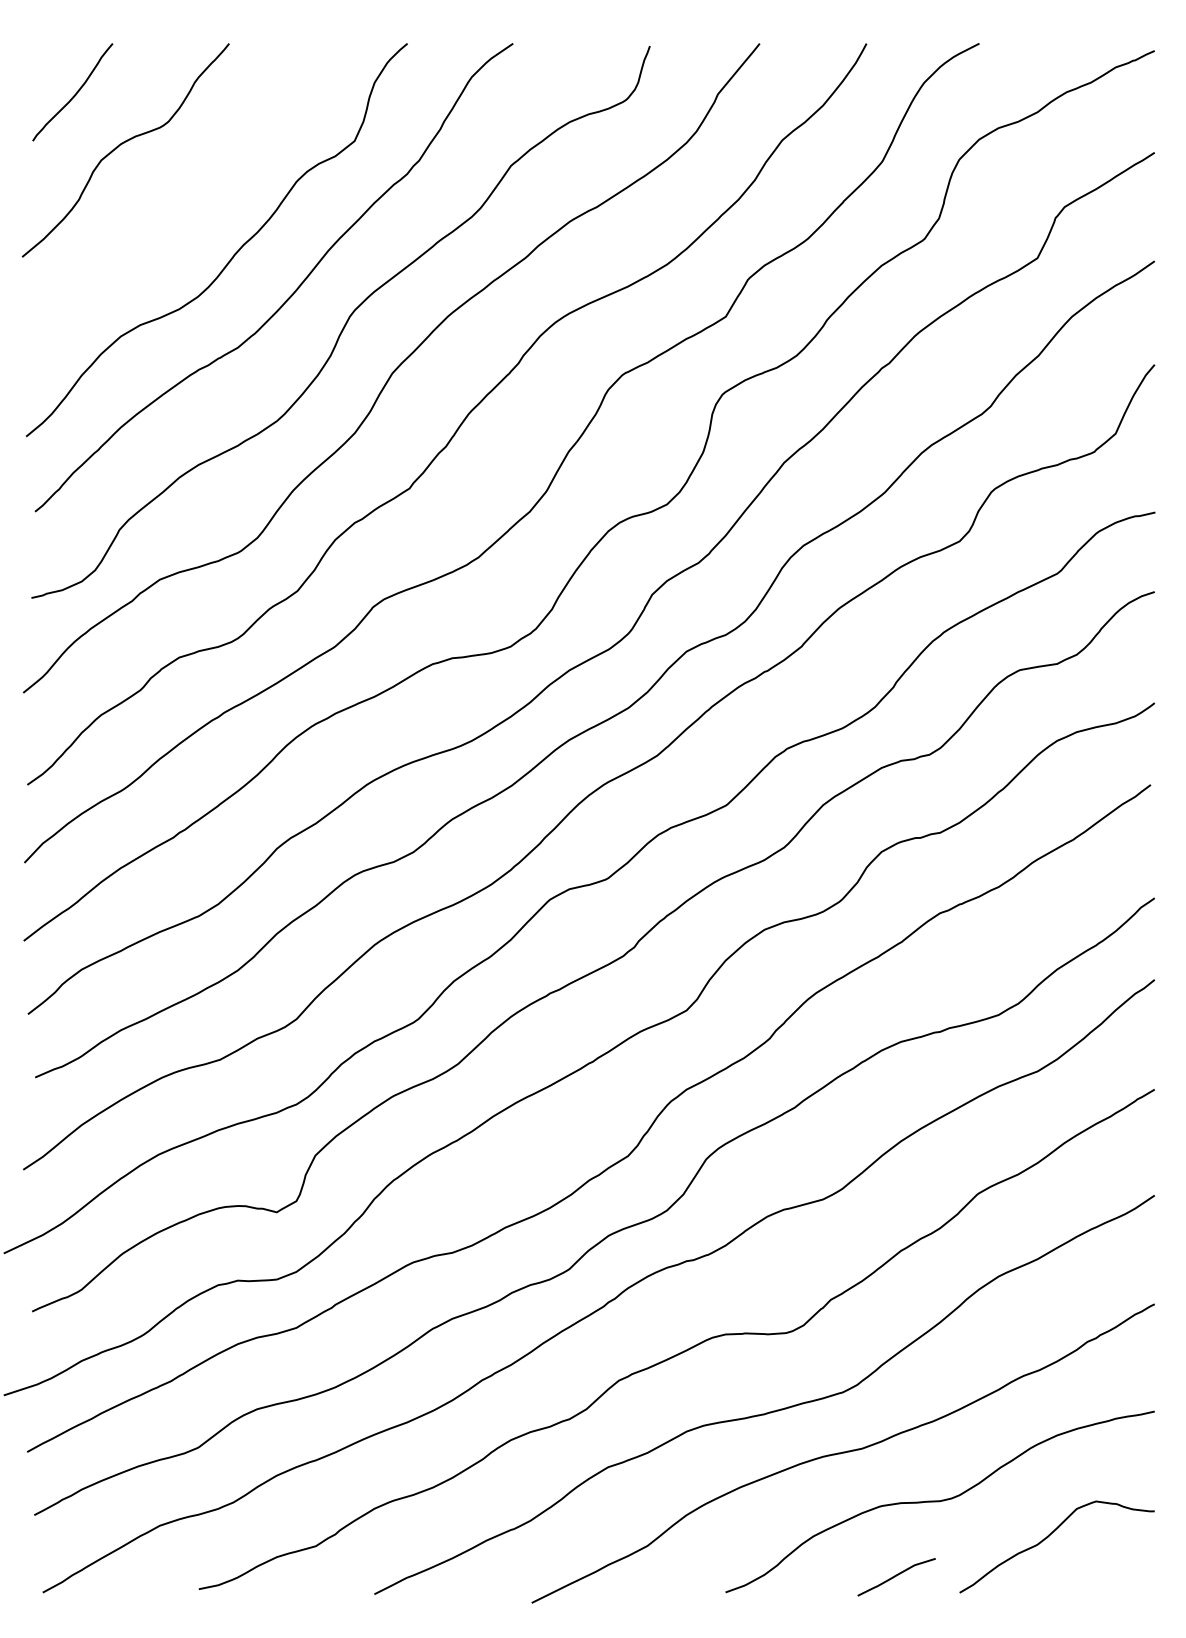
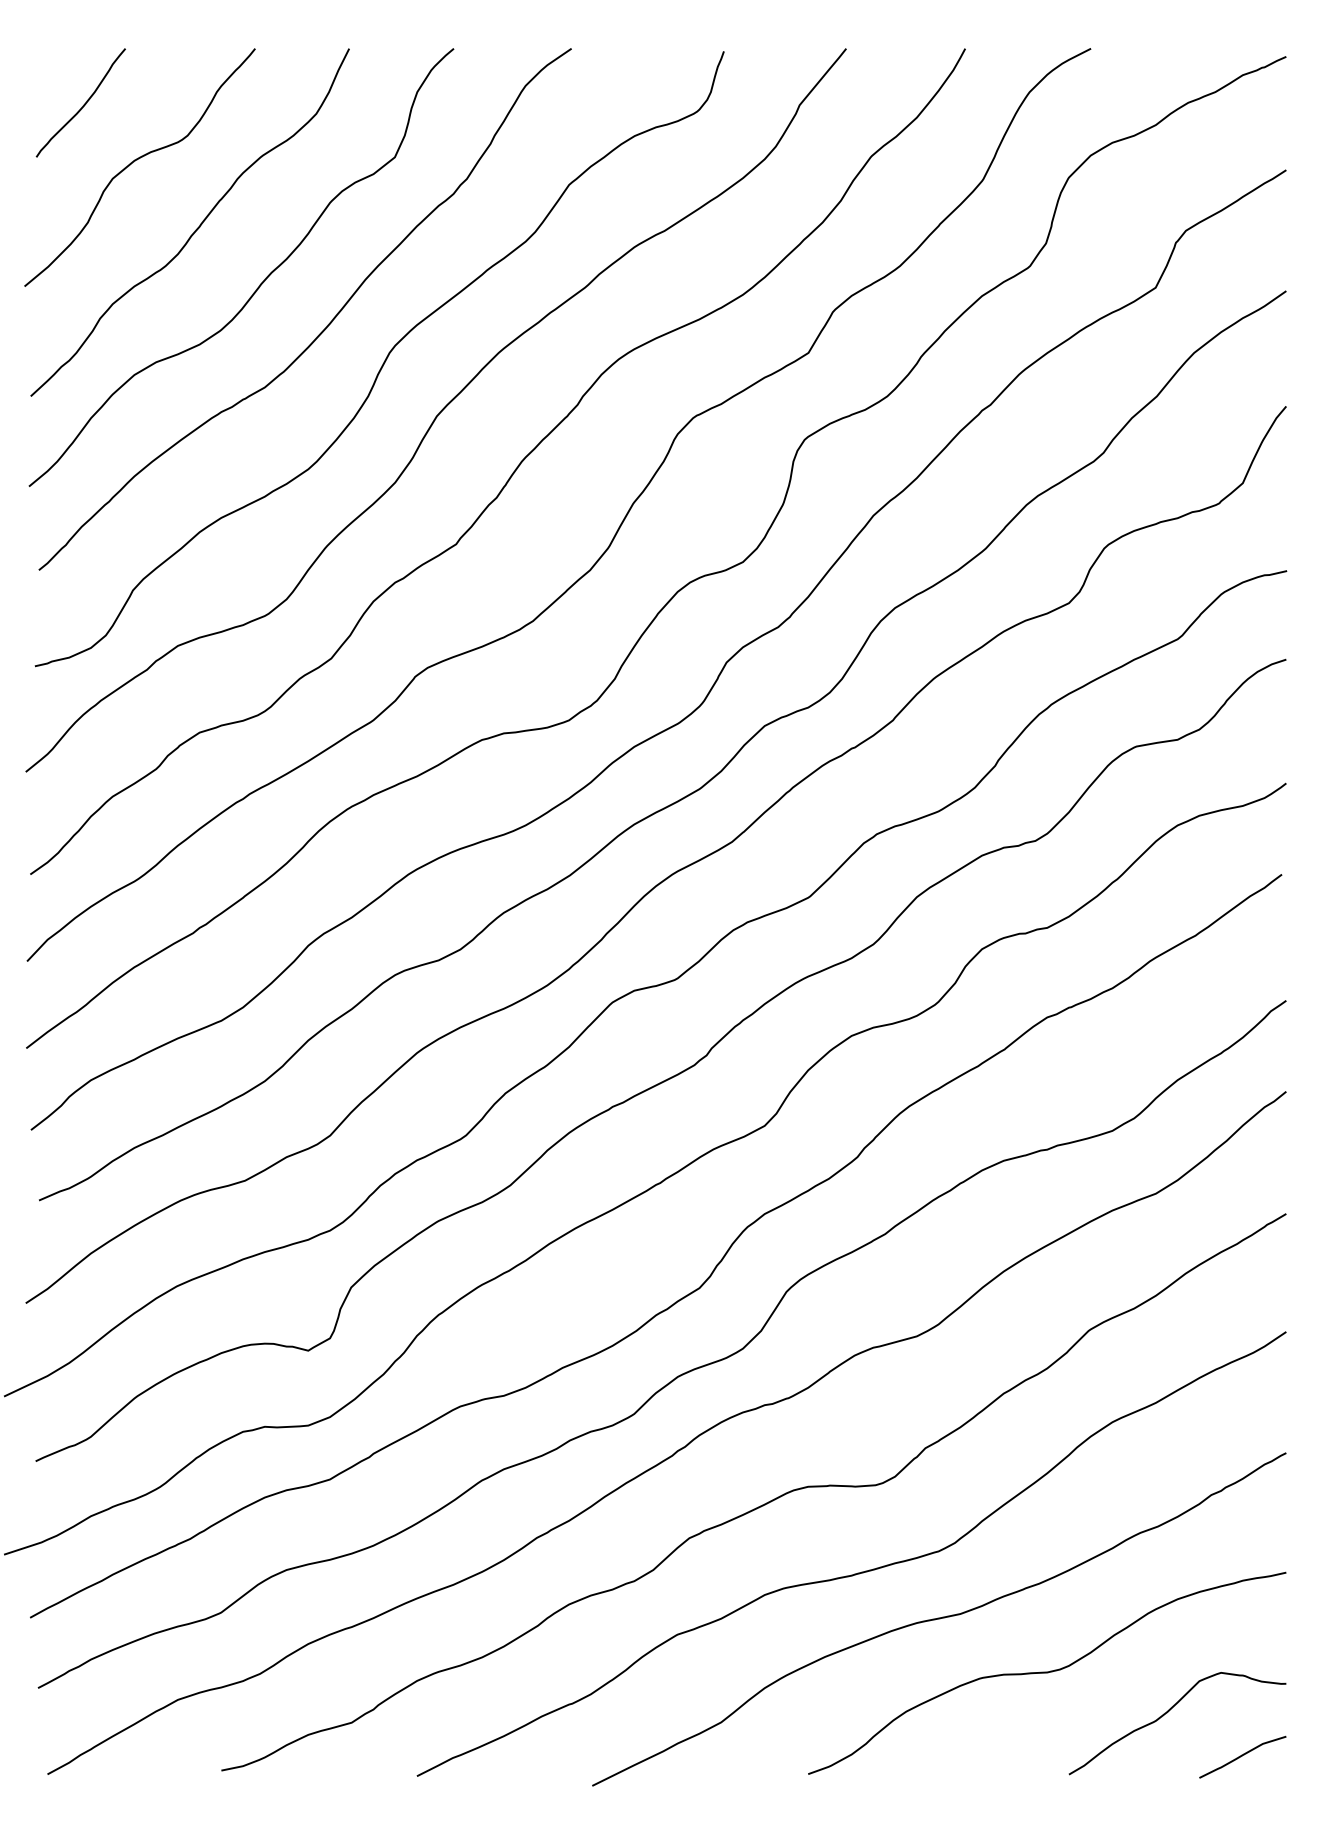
curve: (176, 205) -> (196, 228), added
curve: (896, 1576) -> (1242, 1756), moved

